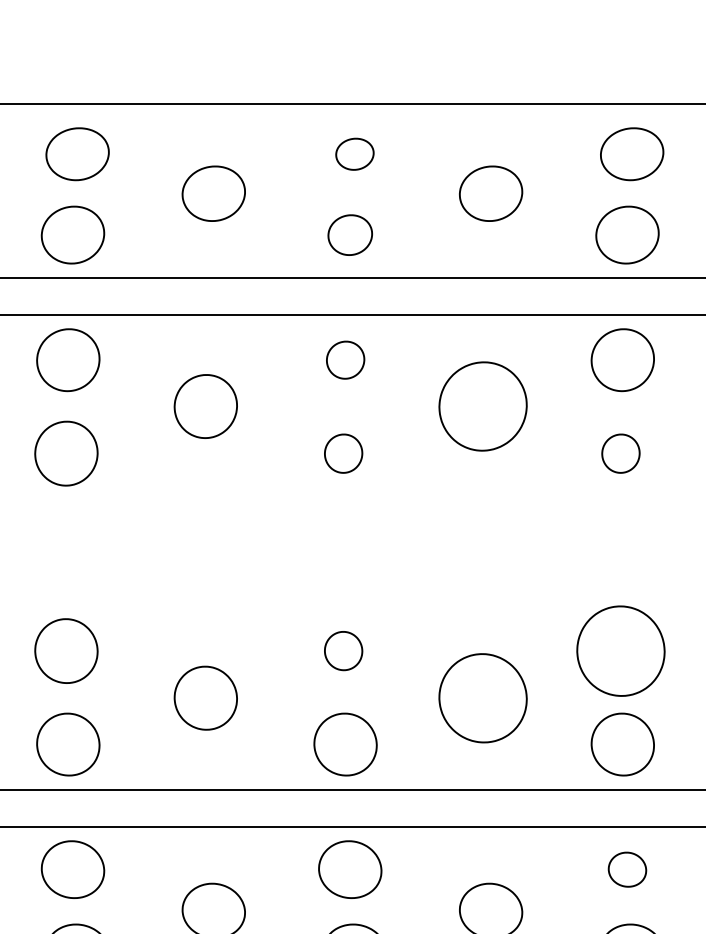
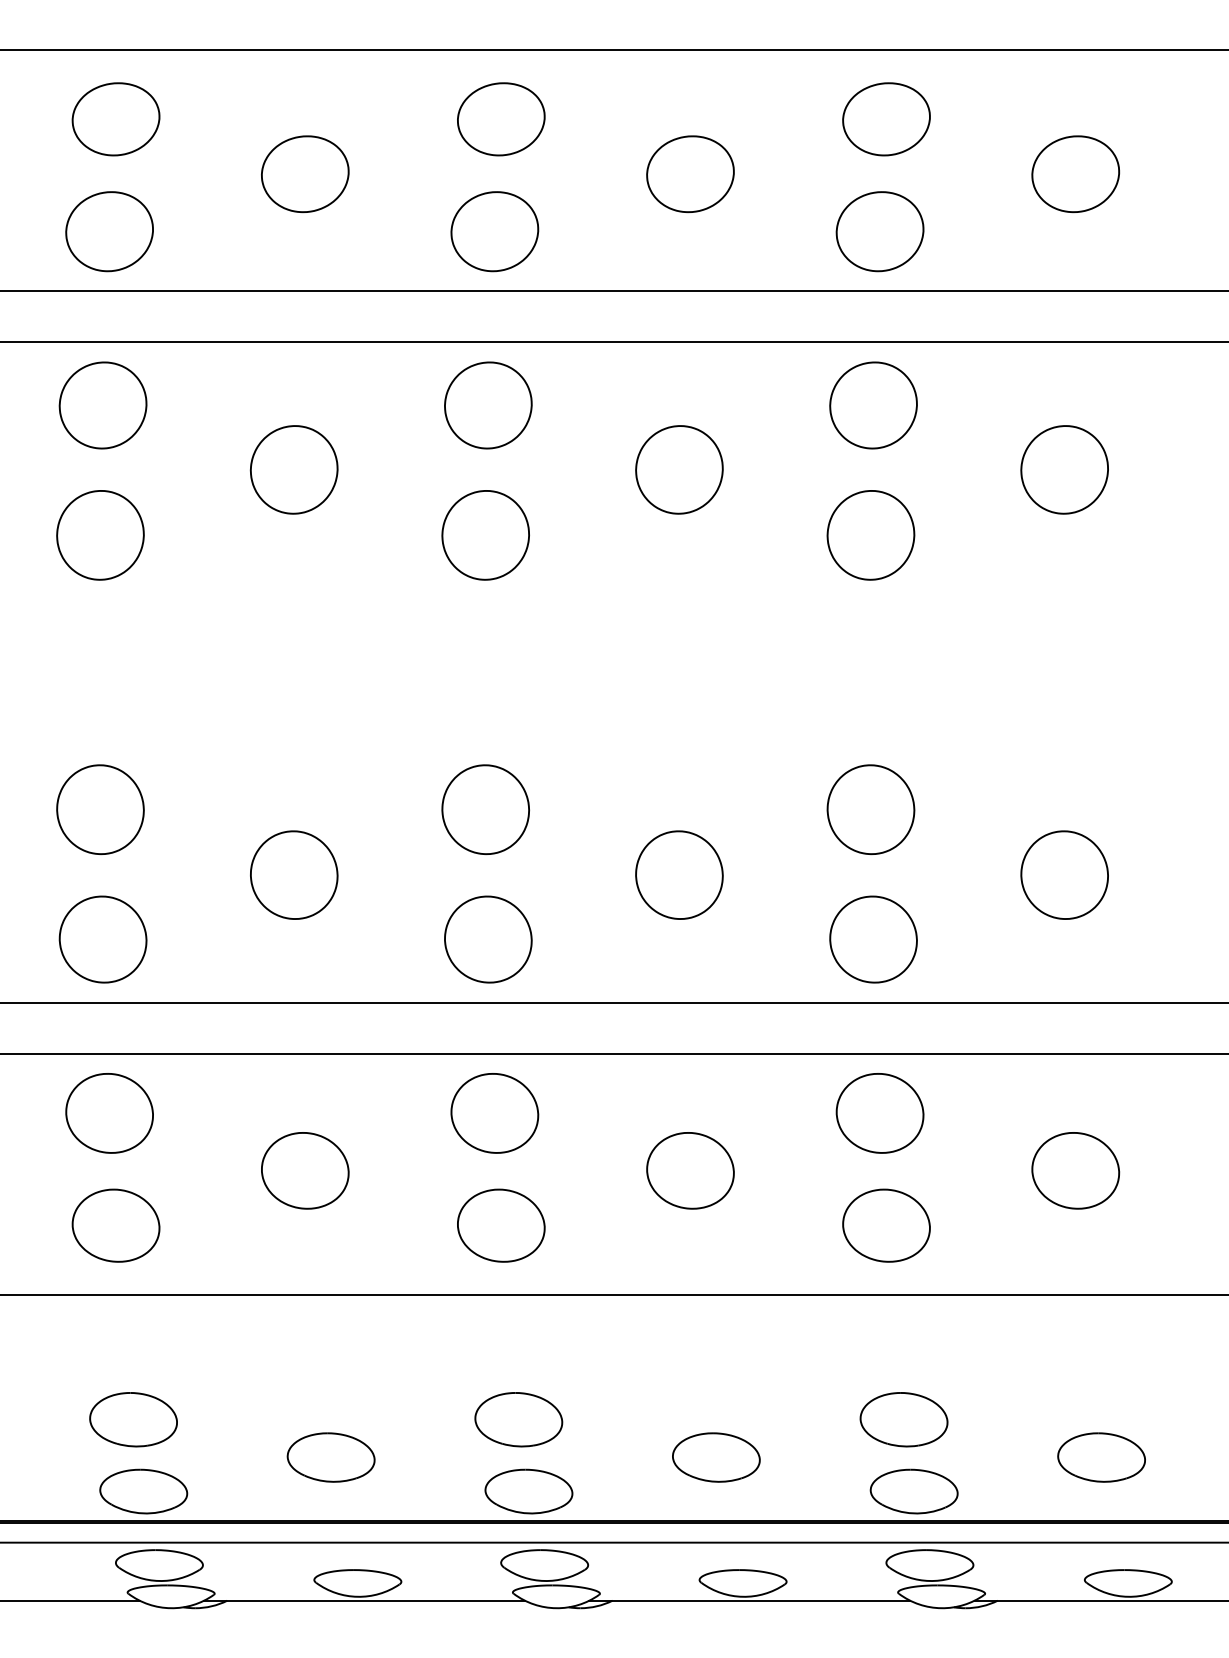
part: (355, 154) -> (501, 119), size x1.67
part: (350, 234) -> (494, 231), size x1.43
part: (345, 360) -> (488, 405), size x1.67
part: (483, 406) -> (679, 469), size x0.71
part: (343, 453) -> (485, 535), size x1.67
part: (620, 453) -> (870, 535), size x1.67
part: (343, 650) -> (485, 809), size x1.67
part: (620, 650) -> (870, 809), size x0.71
part: (483, 697) -> (679, 874), size x0.71
part: (627, 869) -> (879, 1113), size x1.67

